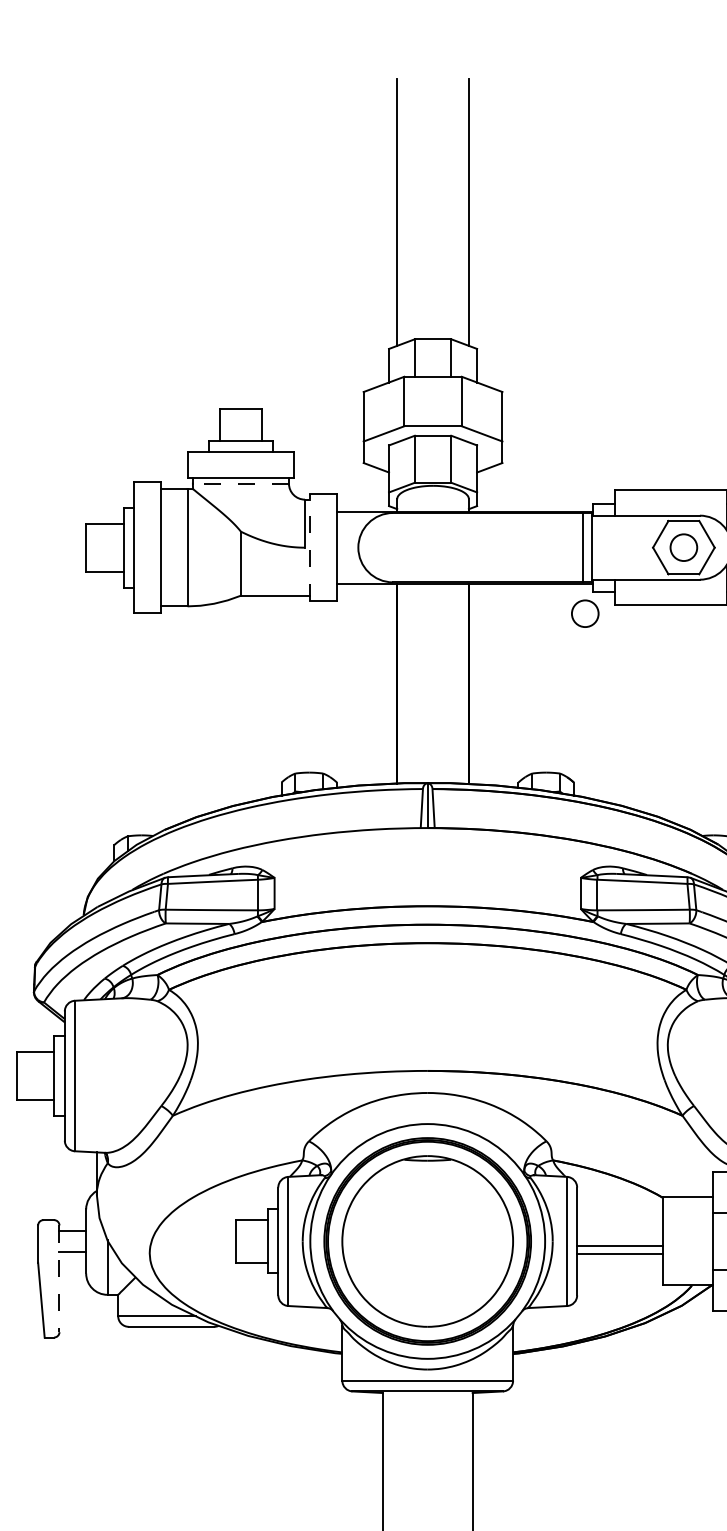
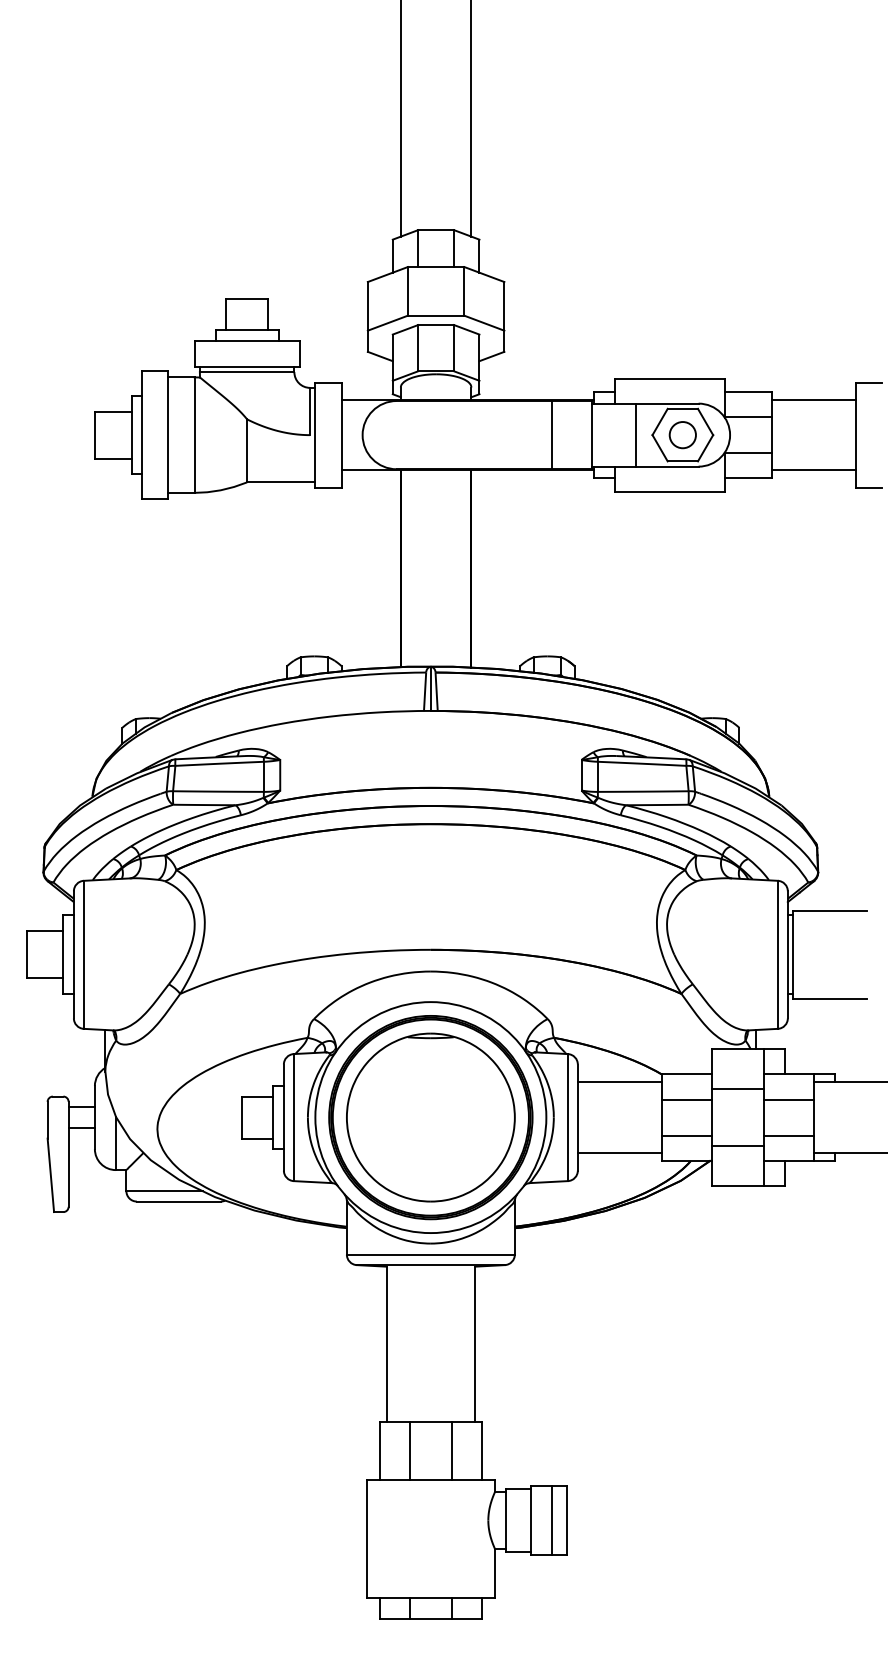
line: (240, 484) -> (246, 372), dashed -> solid
line: (310, 547) -> (315, 434), dashed -> solid
line: (635, 547) -> (635, 434), added
line: (582, 548) -> (552, 435), moved
circle: (584, 614) -> (585, 500), removed
line: (687, 1223) -> (686, 1099), added
line: (619, 1245) -> (619, 1152), moved
line: (619, 1254) -> (619, 1082), moved
line: (687, 1259) -> (686, 1135), added
line: (59, 1278) -> (68, 1154), dashed -> solid

